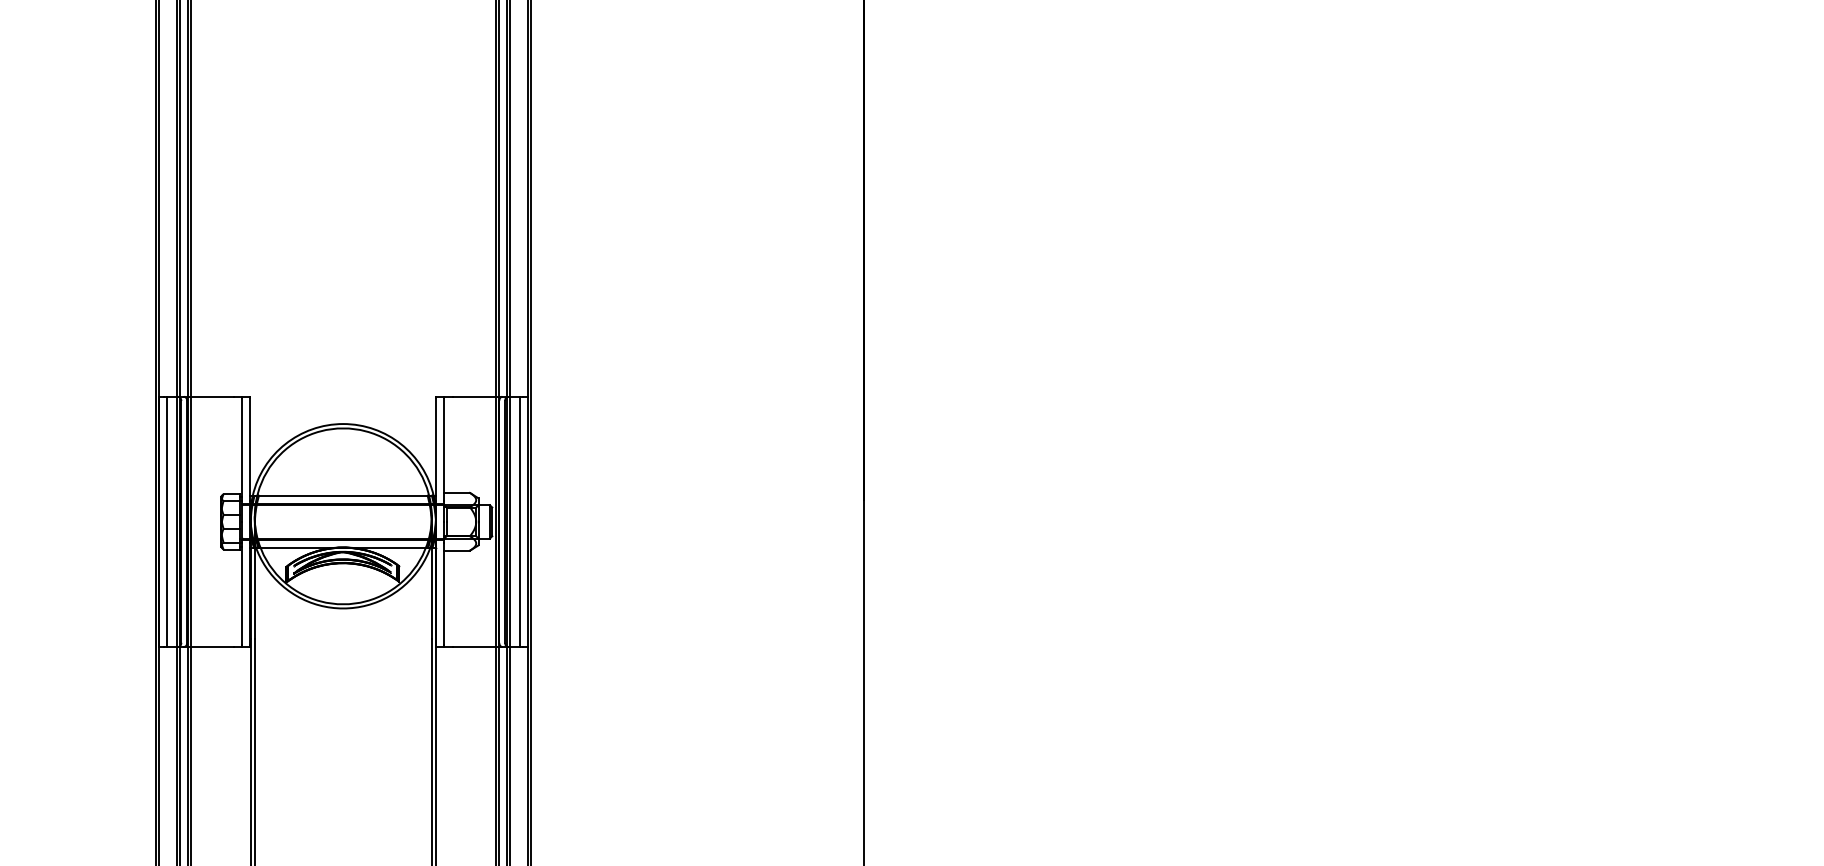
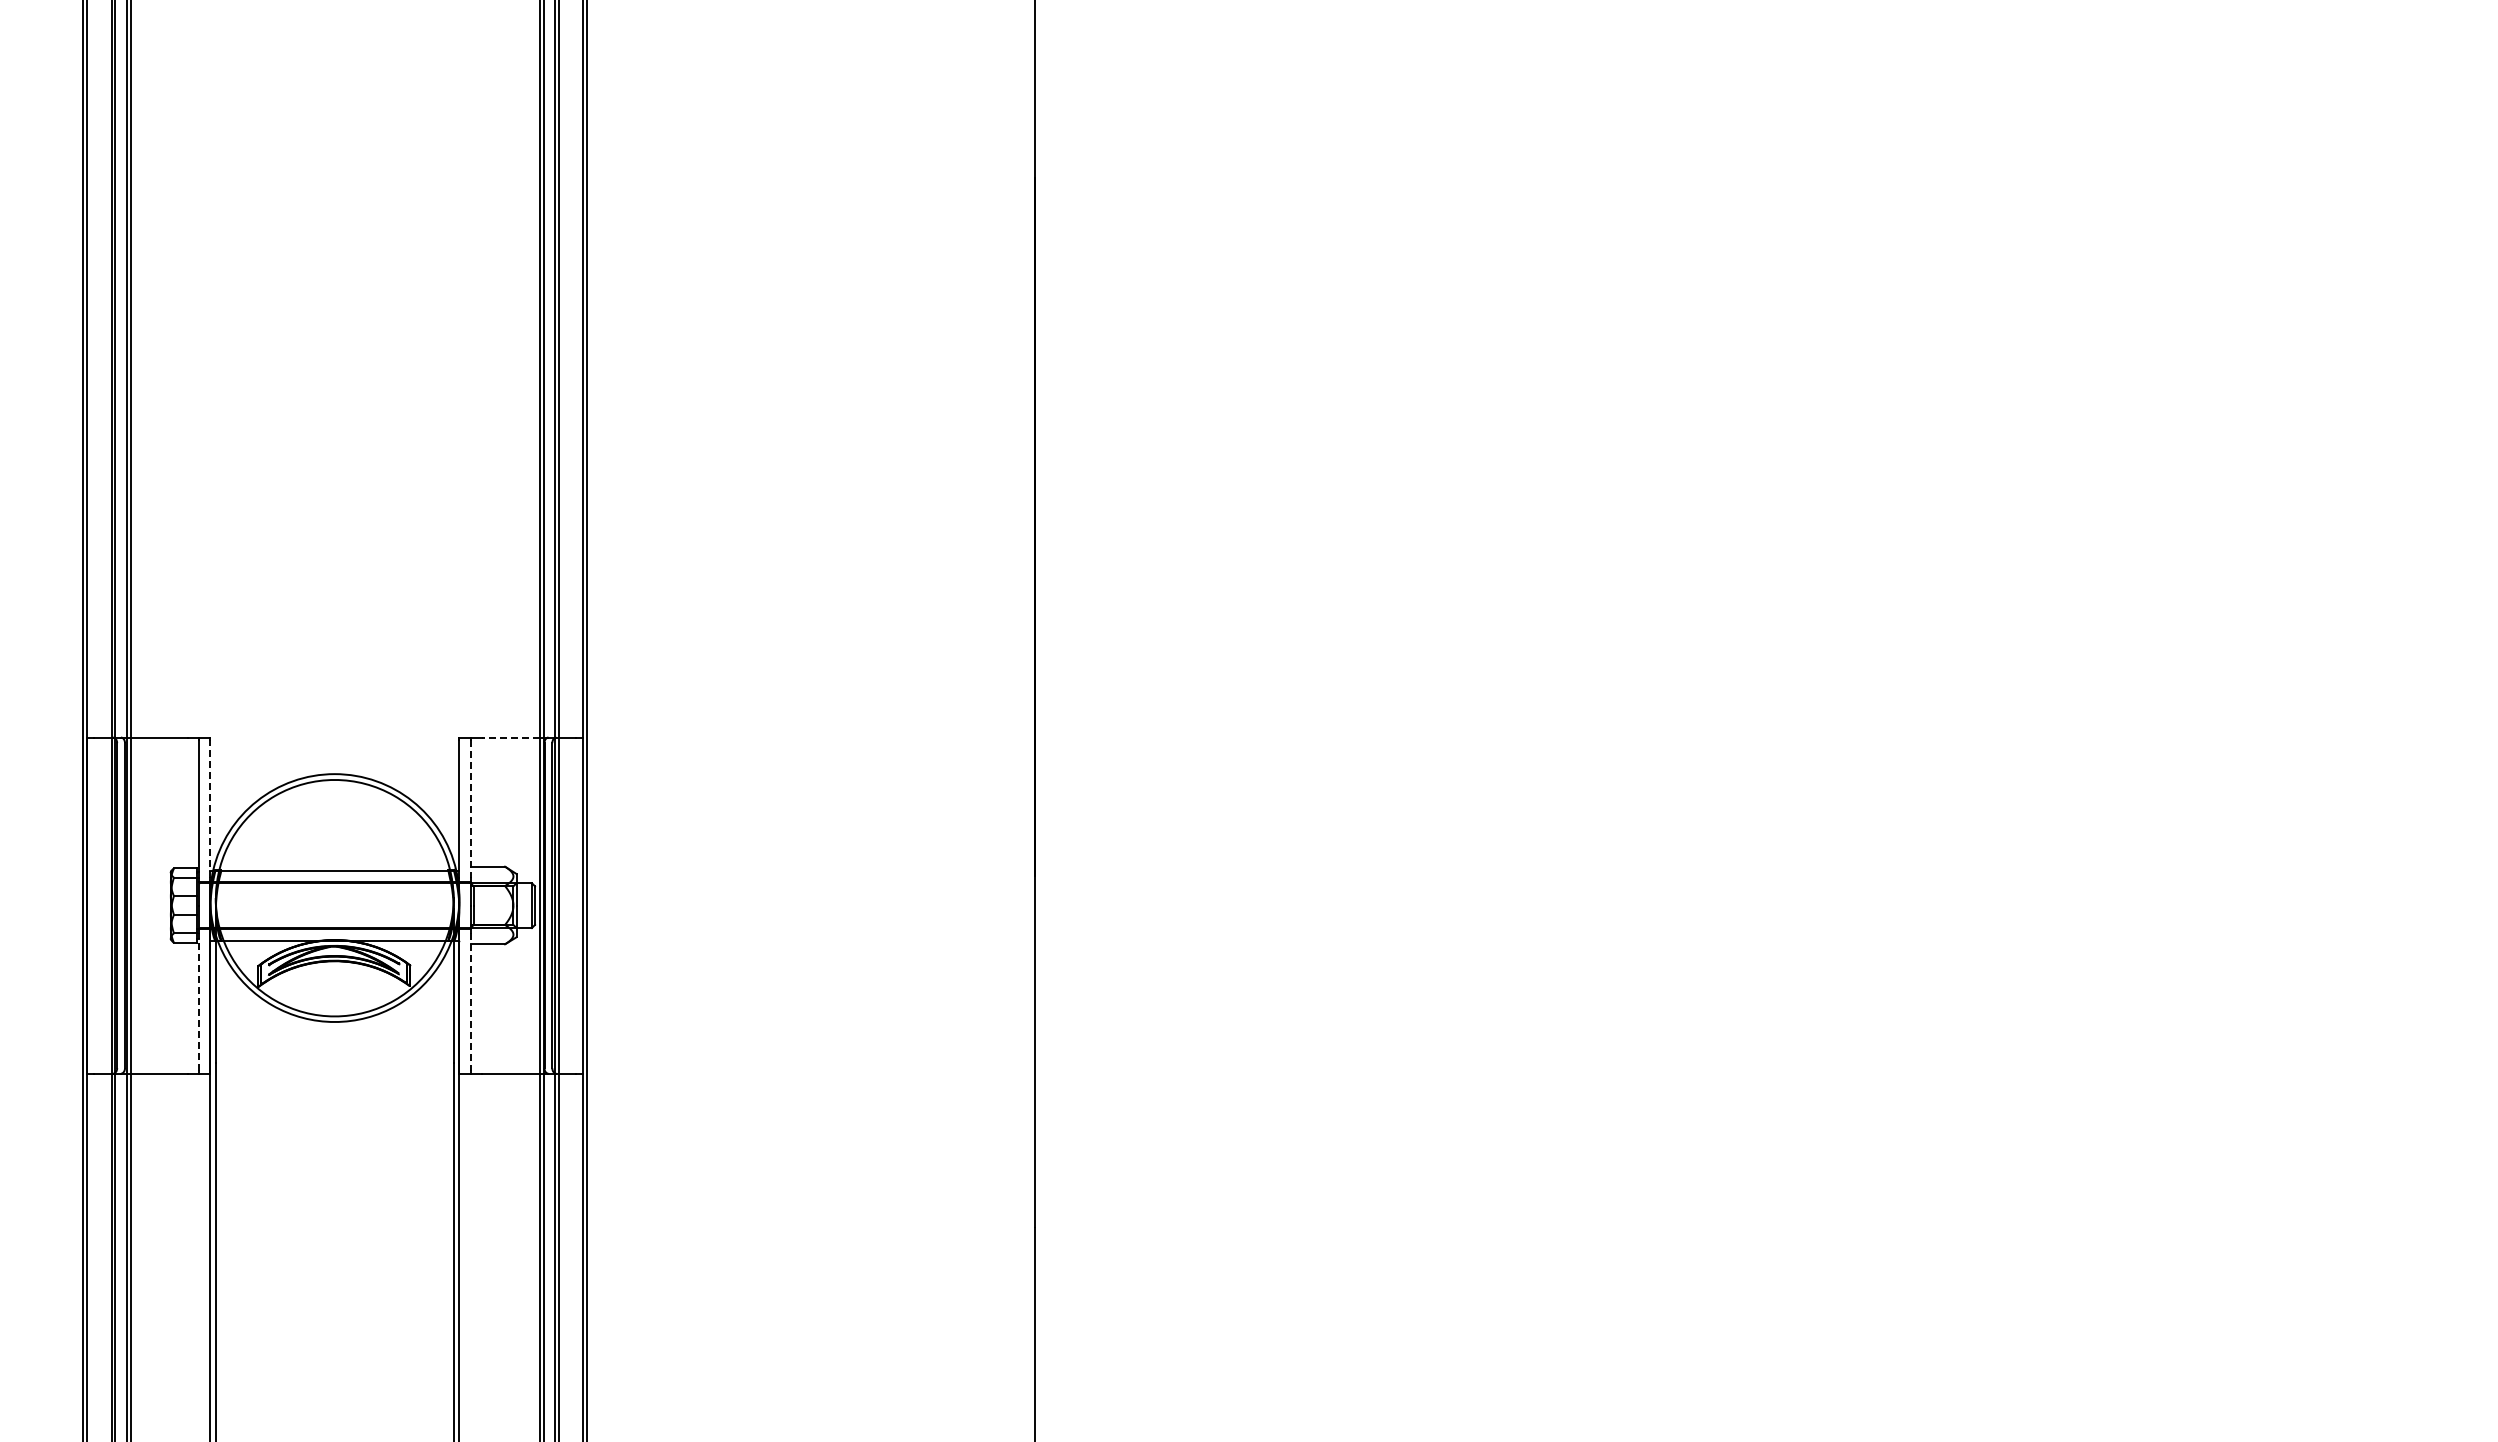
line: (474, 396) -> (510, 737), solid -> dashed
line: (250, 449) -> (210, 808), solid -> dashed
line: (444, 450) -> (470, 809), solid -> dashed
line: (166, 521) -> (97, 905), removed
line: (519, 521) -> (571, 905), removed
line: (241, 593) -> (198, 1002), solid -> dashed
line: (444, 593) -> (470, 1002), solid -> dashed

